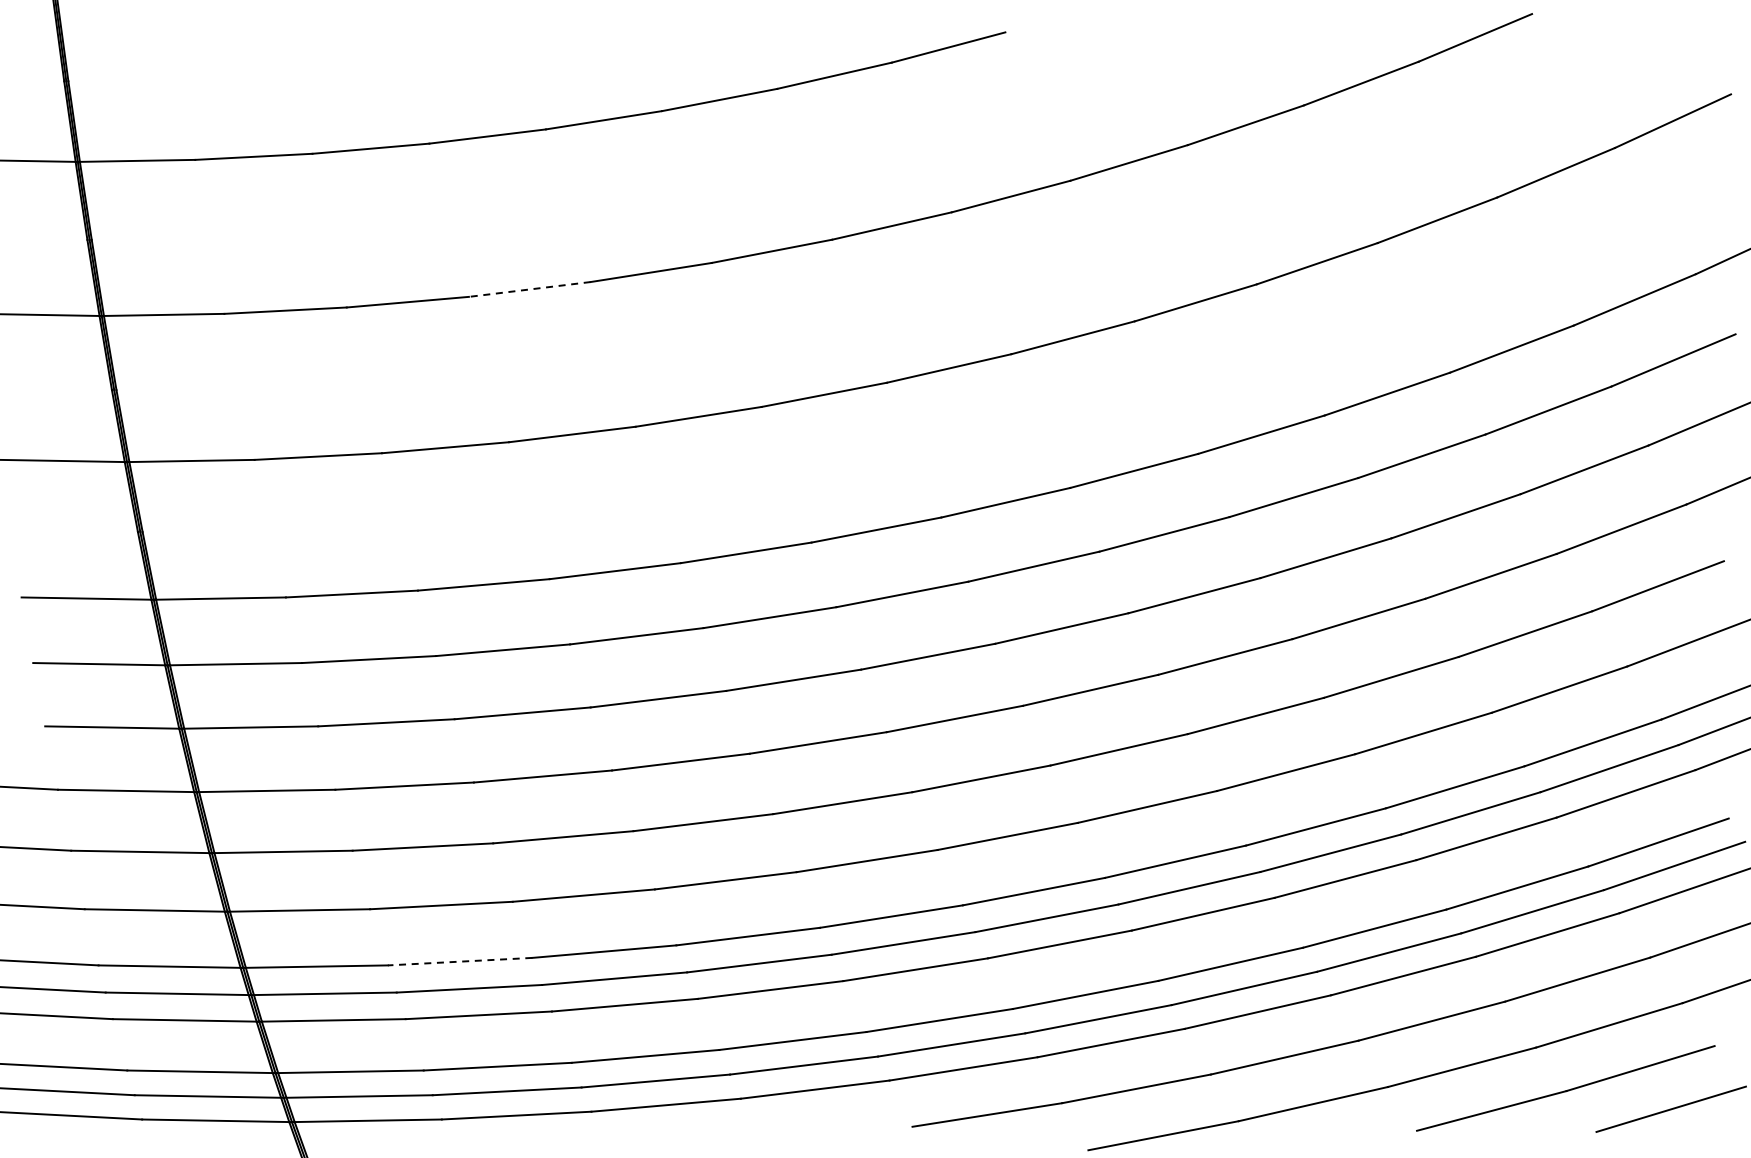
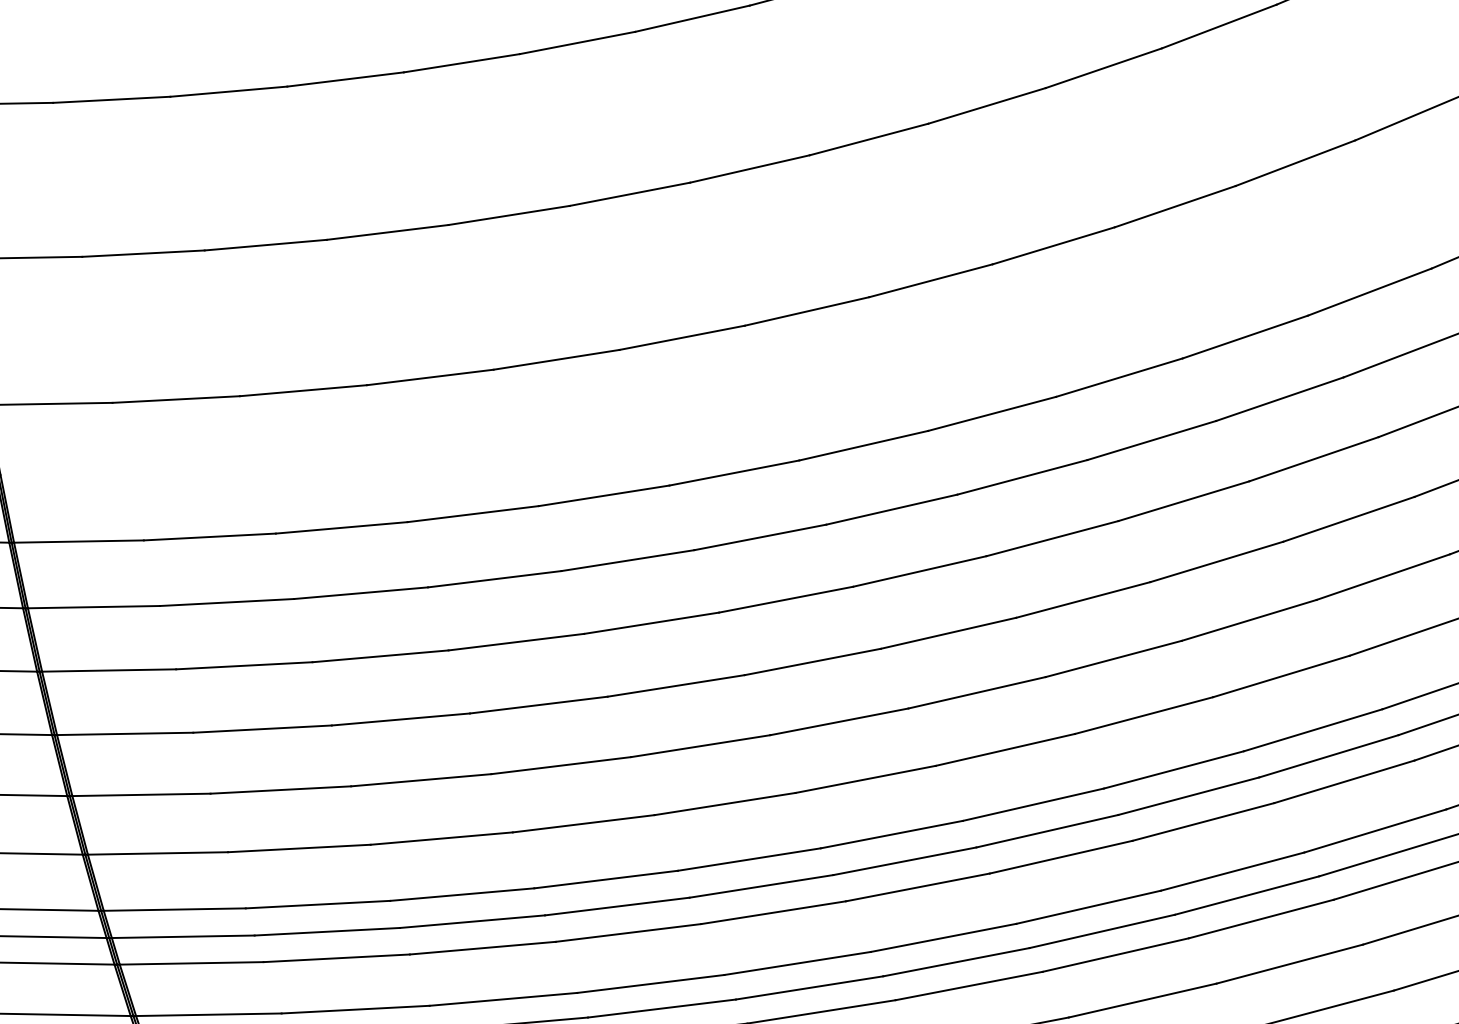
line: (529, 289) -> (387, 232), dashed -> solid
line: (459, 961) -> (317, 904), dashed -> solid

